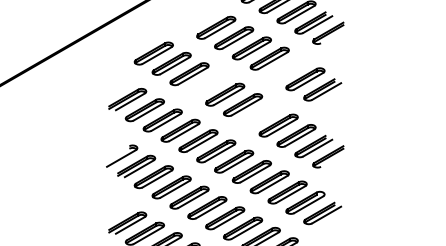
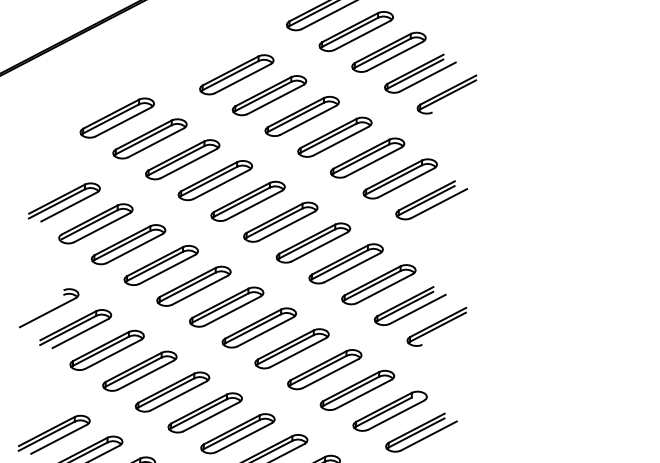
part: (287, 68) -> (367, 157), added
part: (207, 84) -> (215, 180), added
part: (260, 115) -> (312, 243), added

